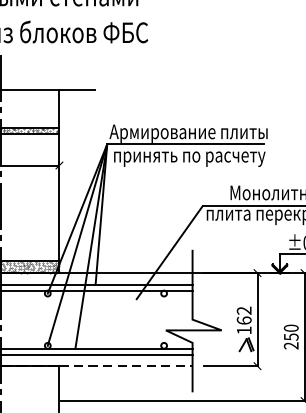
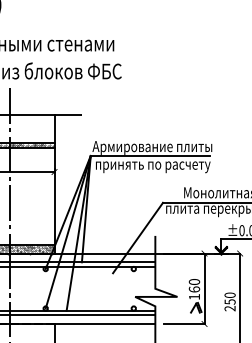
text: (244, 311) -> (194, 282), 162 -> 160
line: (126, 365) -> (105, 323), dashed -> solid

